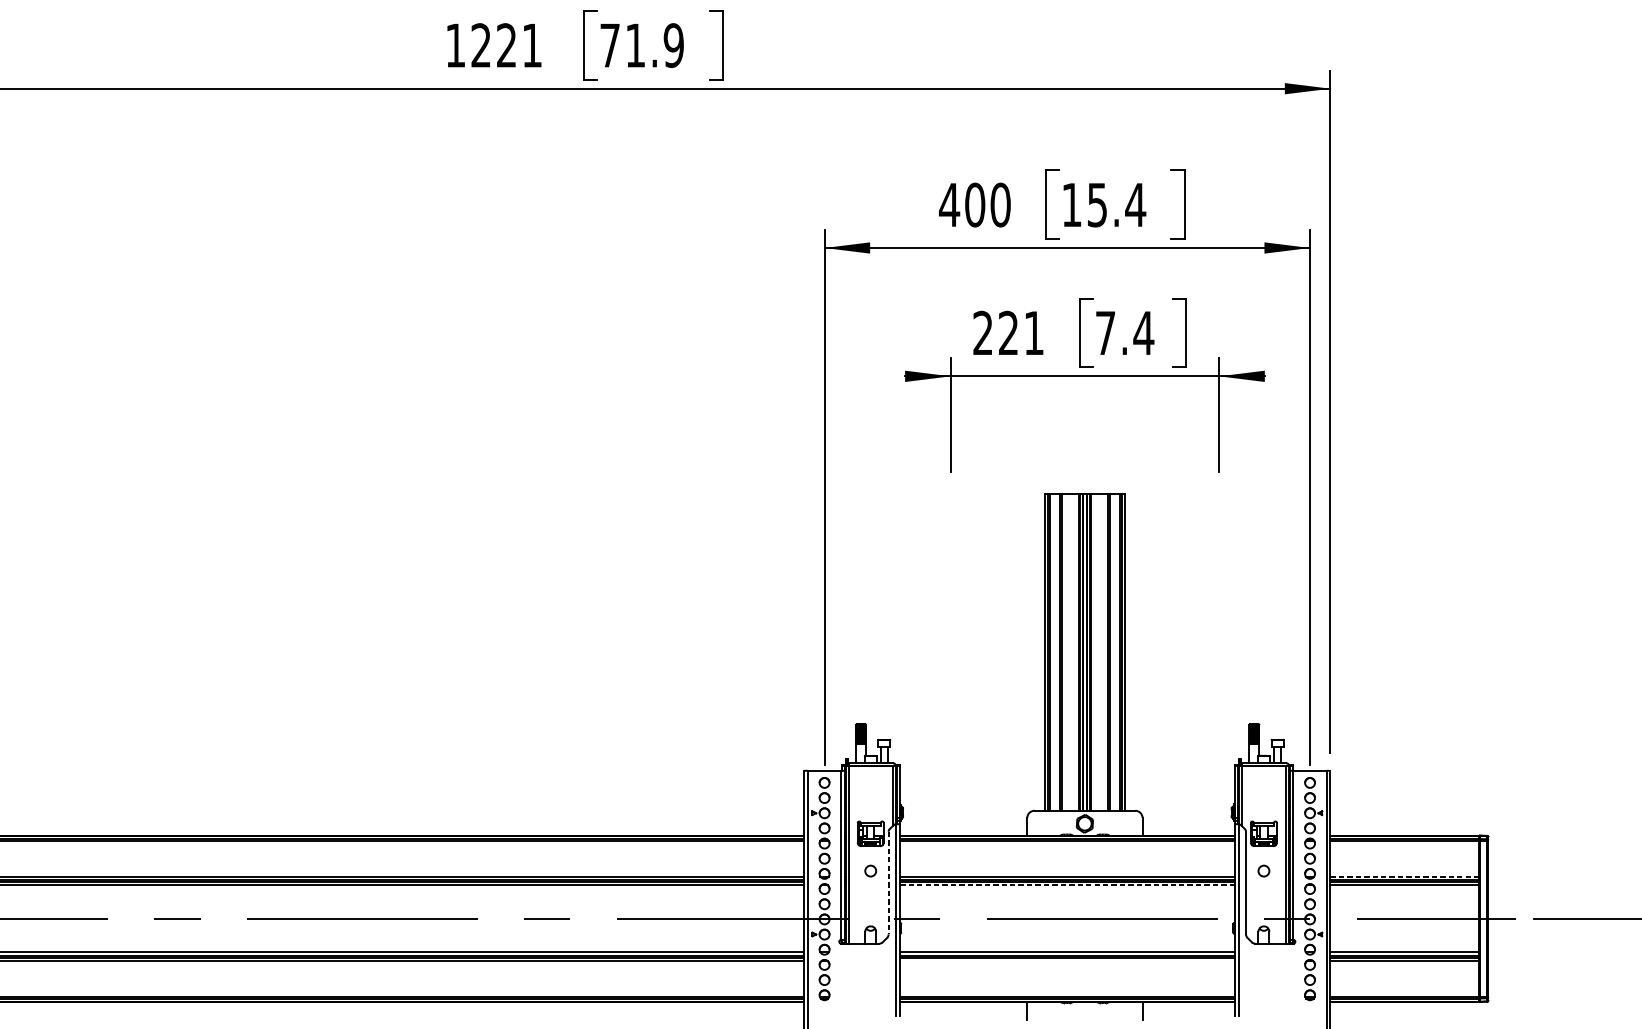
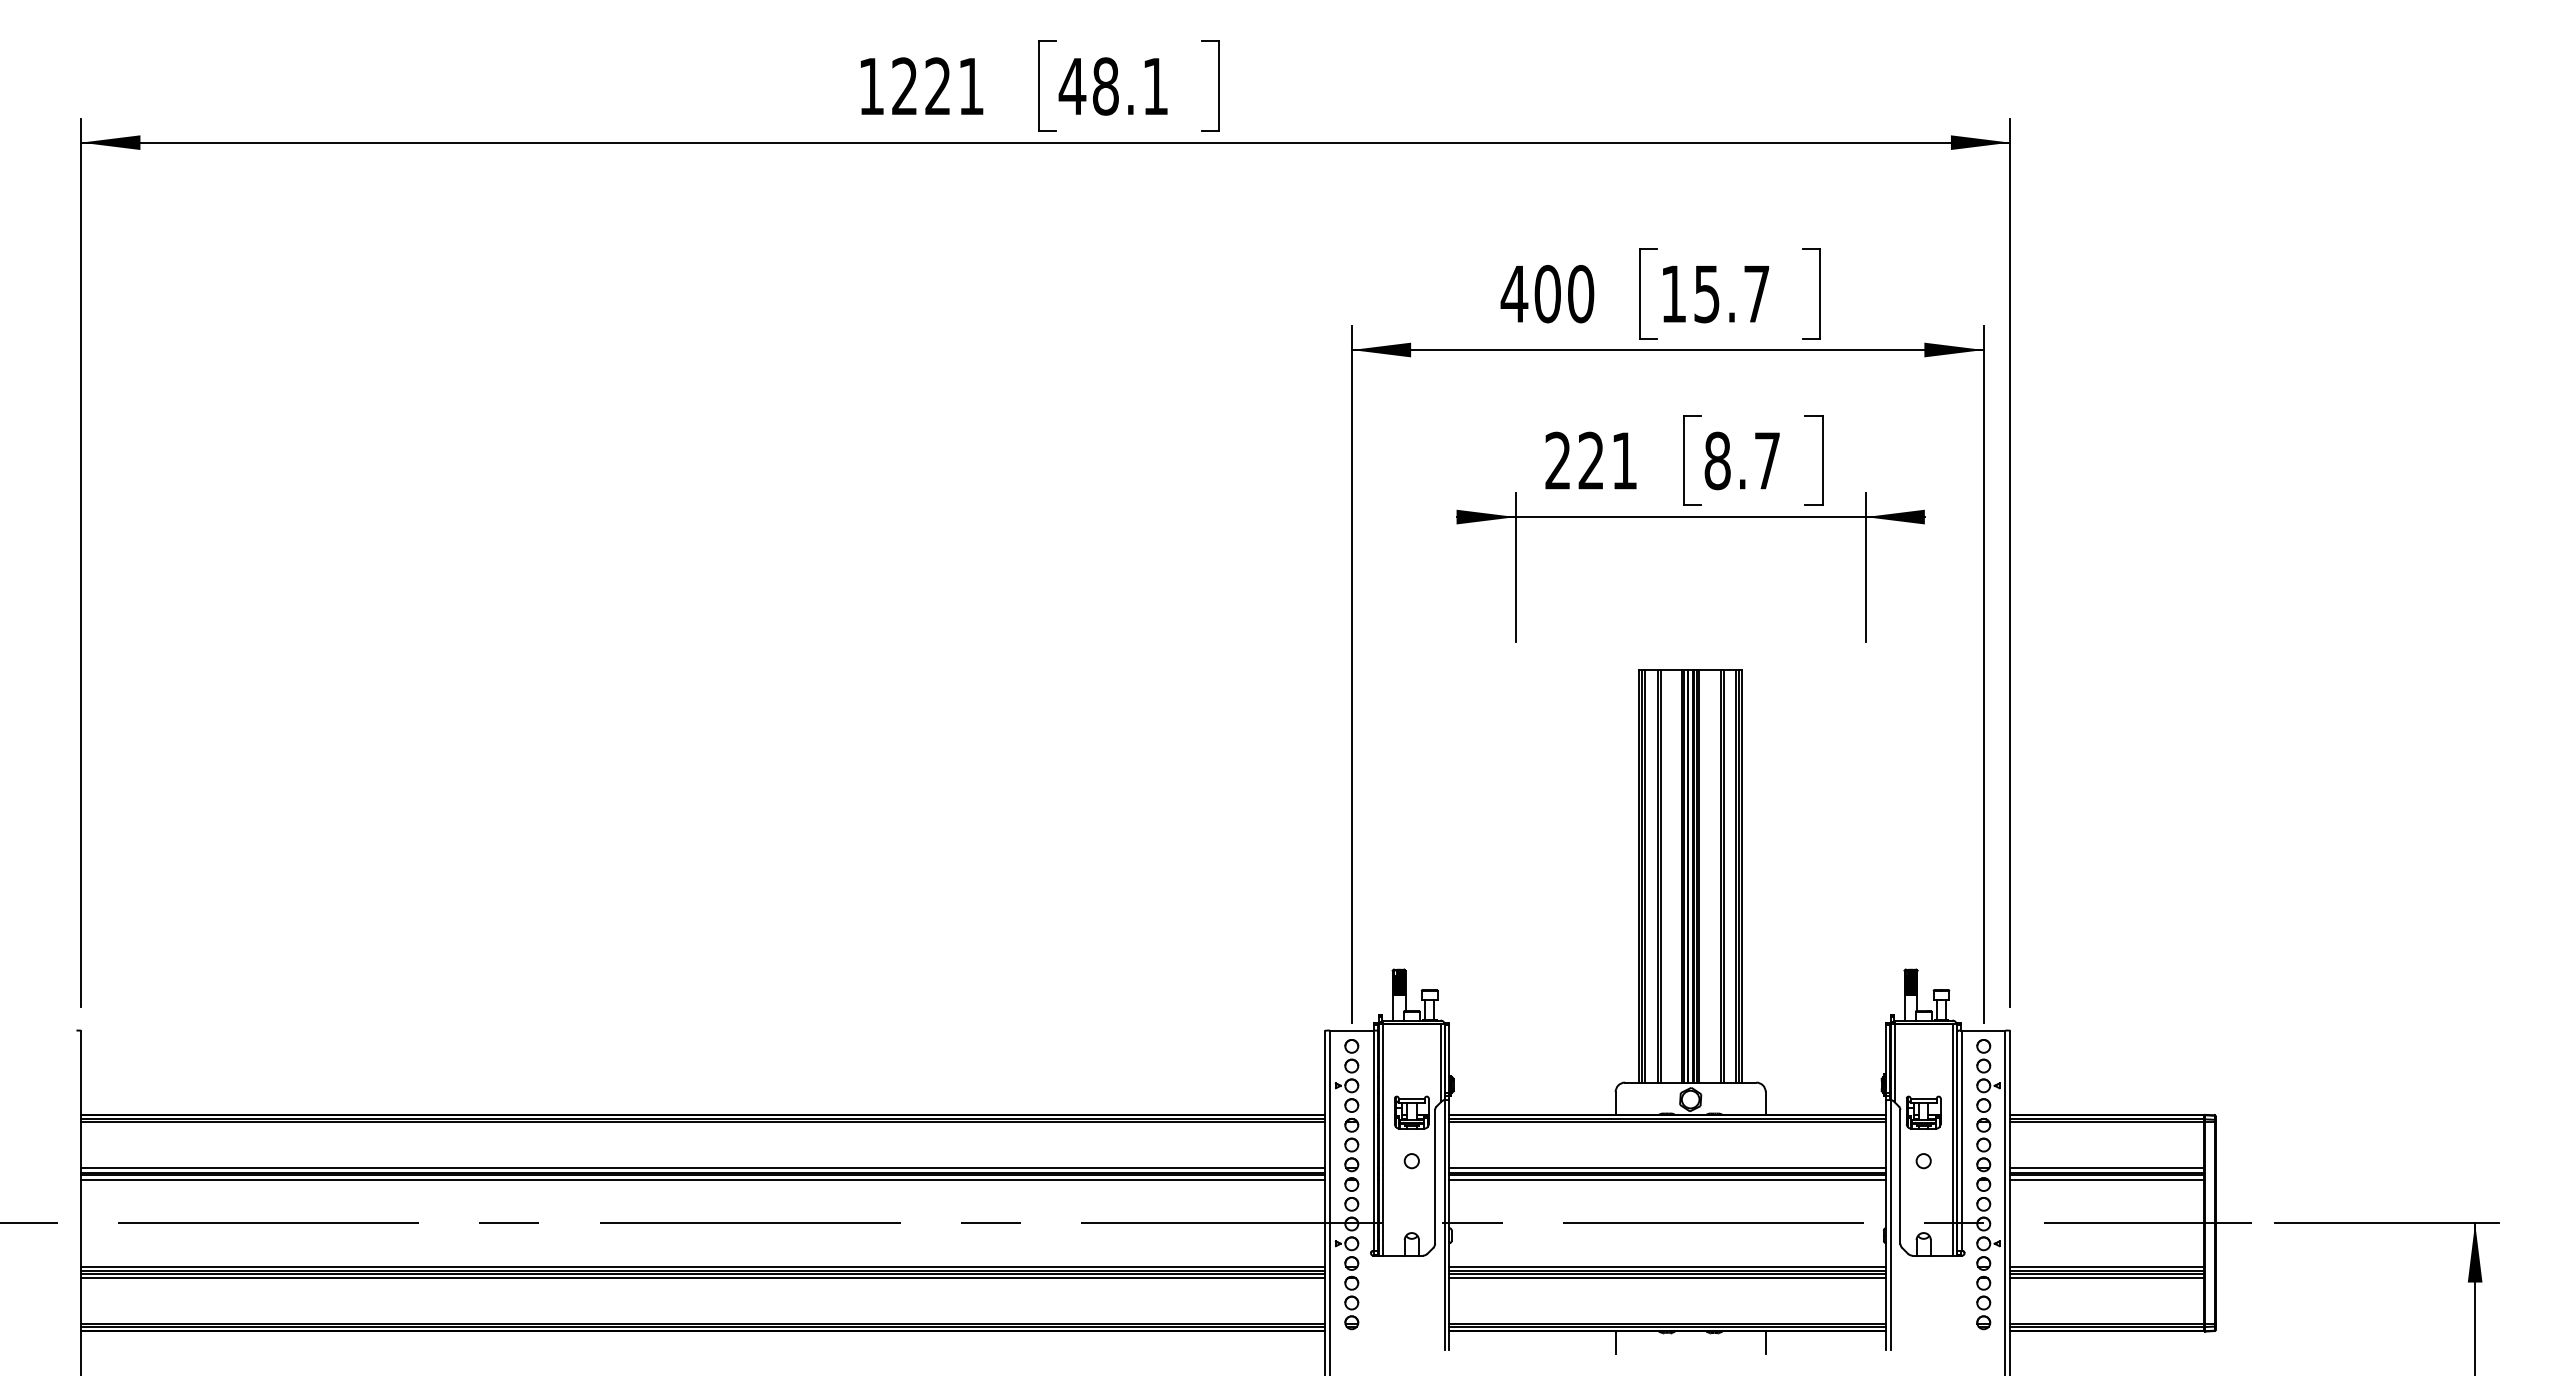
text: (641, 45) -> (1113, 86), 71.9 -> 48.1
text: (1135, 204) -> (1756, 293), 15.4 -> 15.7
text: (1124, 332) -> (1742, 460), 7.4 -> 8.7
line: (1405, 876) -> (2107, 1168), dashed -> solid
line: (888, 882) -> (1435, 1176), dashed -> solid
line: (1067, 885) -> (1667, 1179), dashed -> solid
line: (1067, 961) -> (1667, 1278), added

